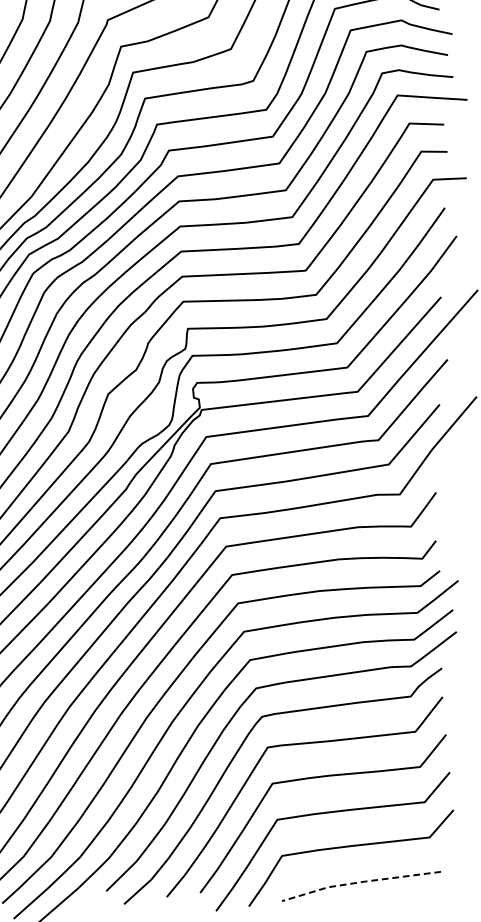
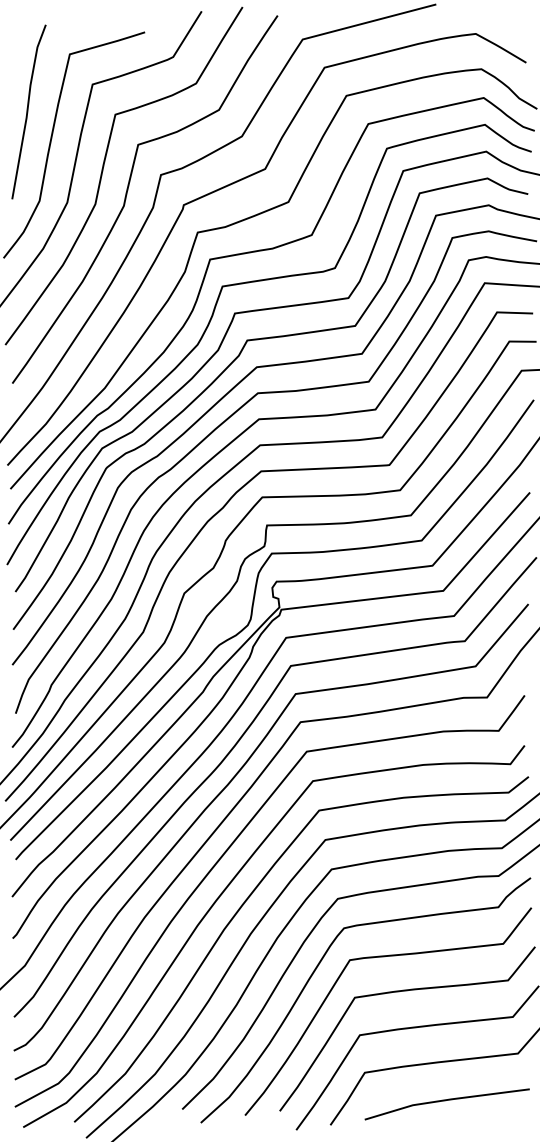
line: (359, 882) -> (445, 1100), dashed -> solid

